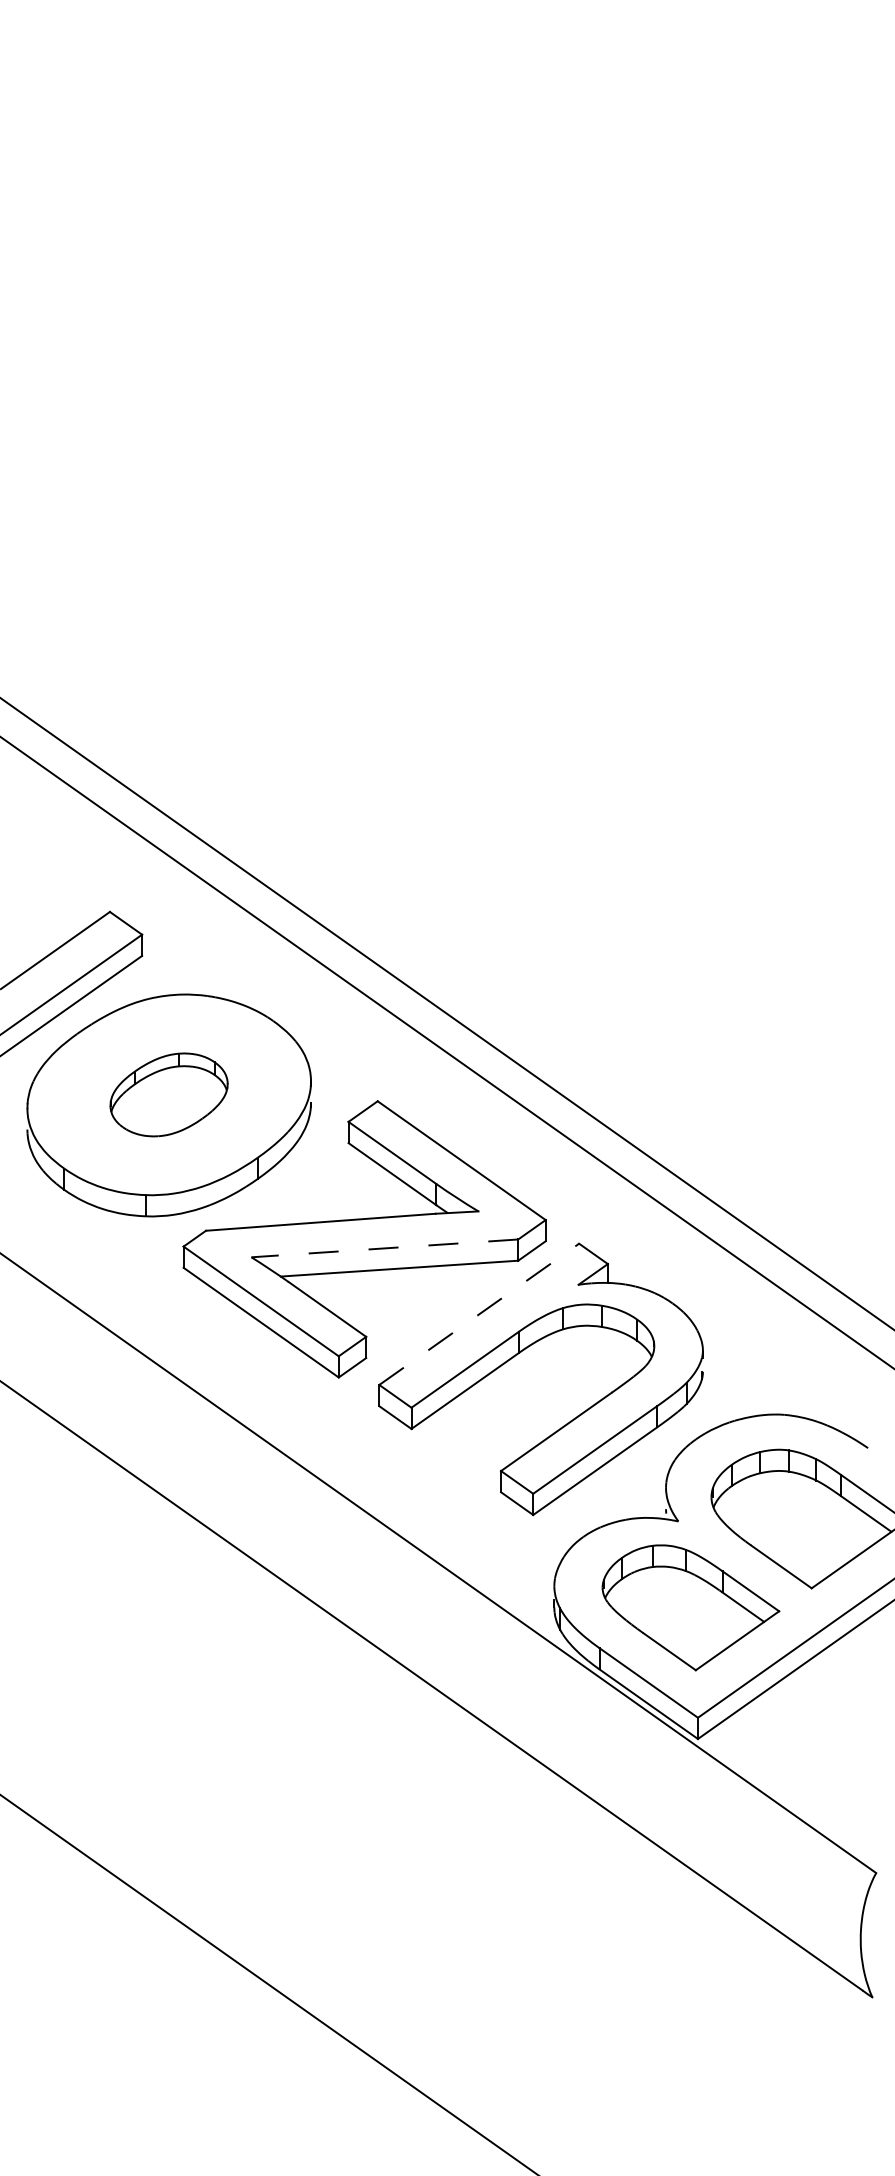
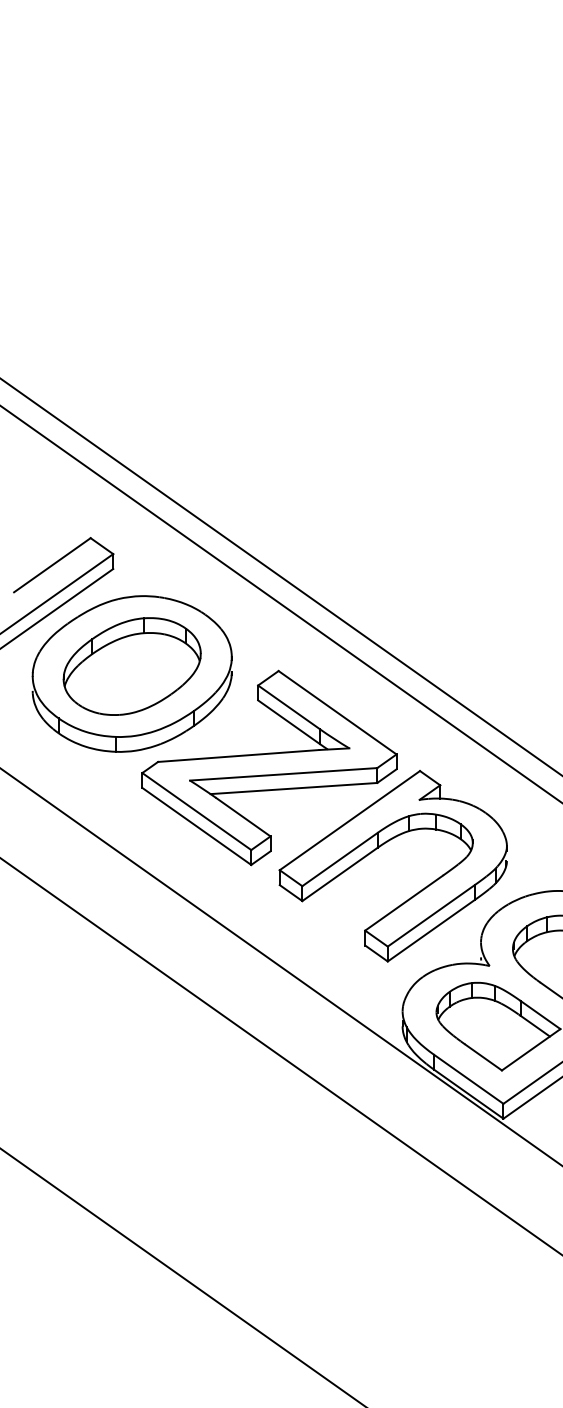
part: (168, 1094) -> (131, 666), size x1.67
line: (384, 1248) -> (283, 774), dashed -> solid
line: (479, 1314) -> (350, 820), dashed -> solid

